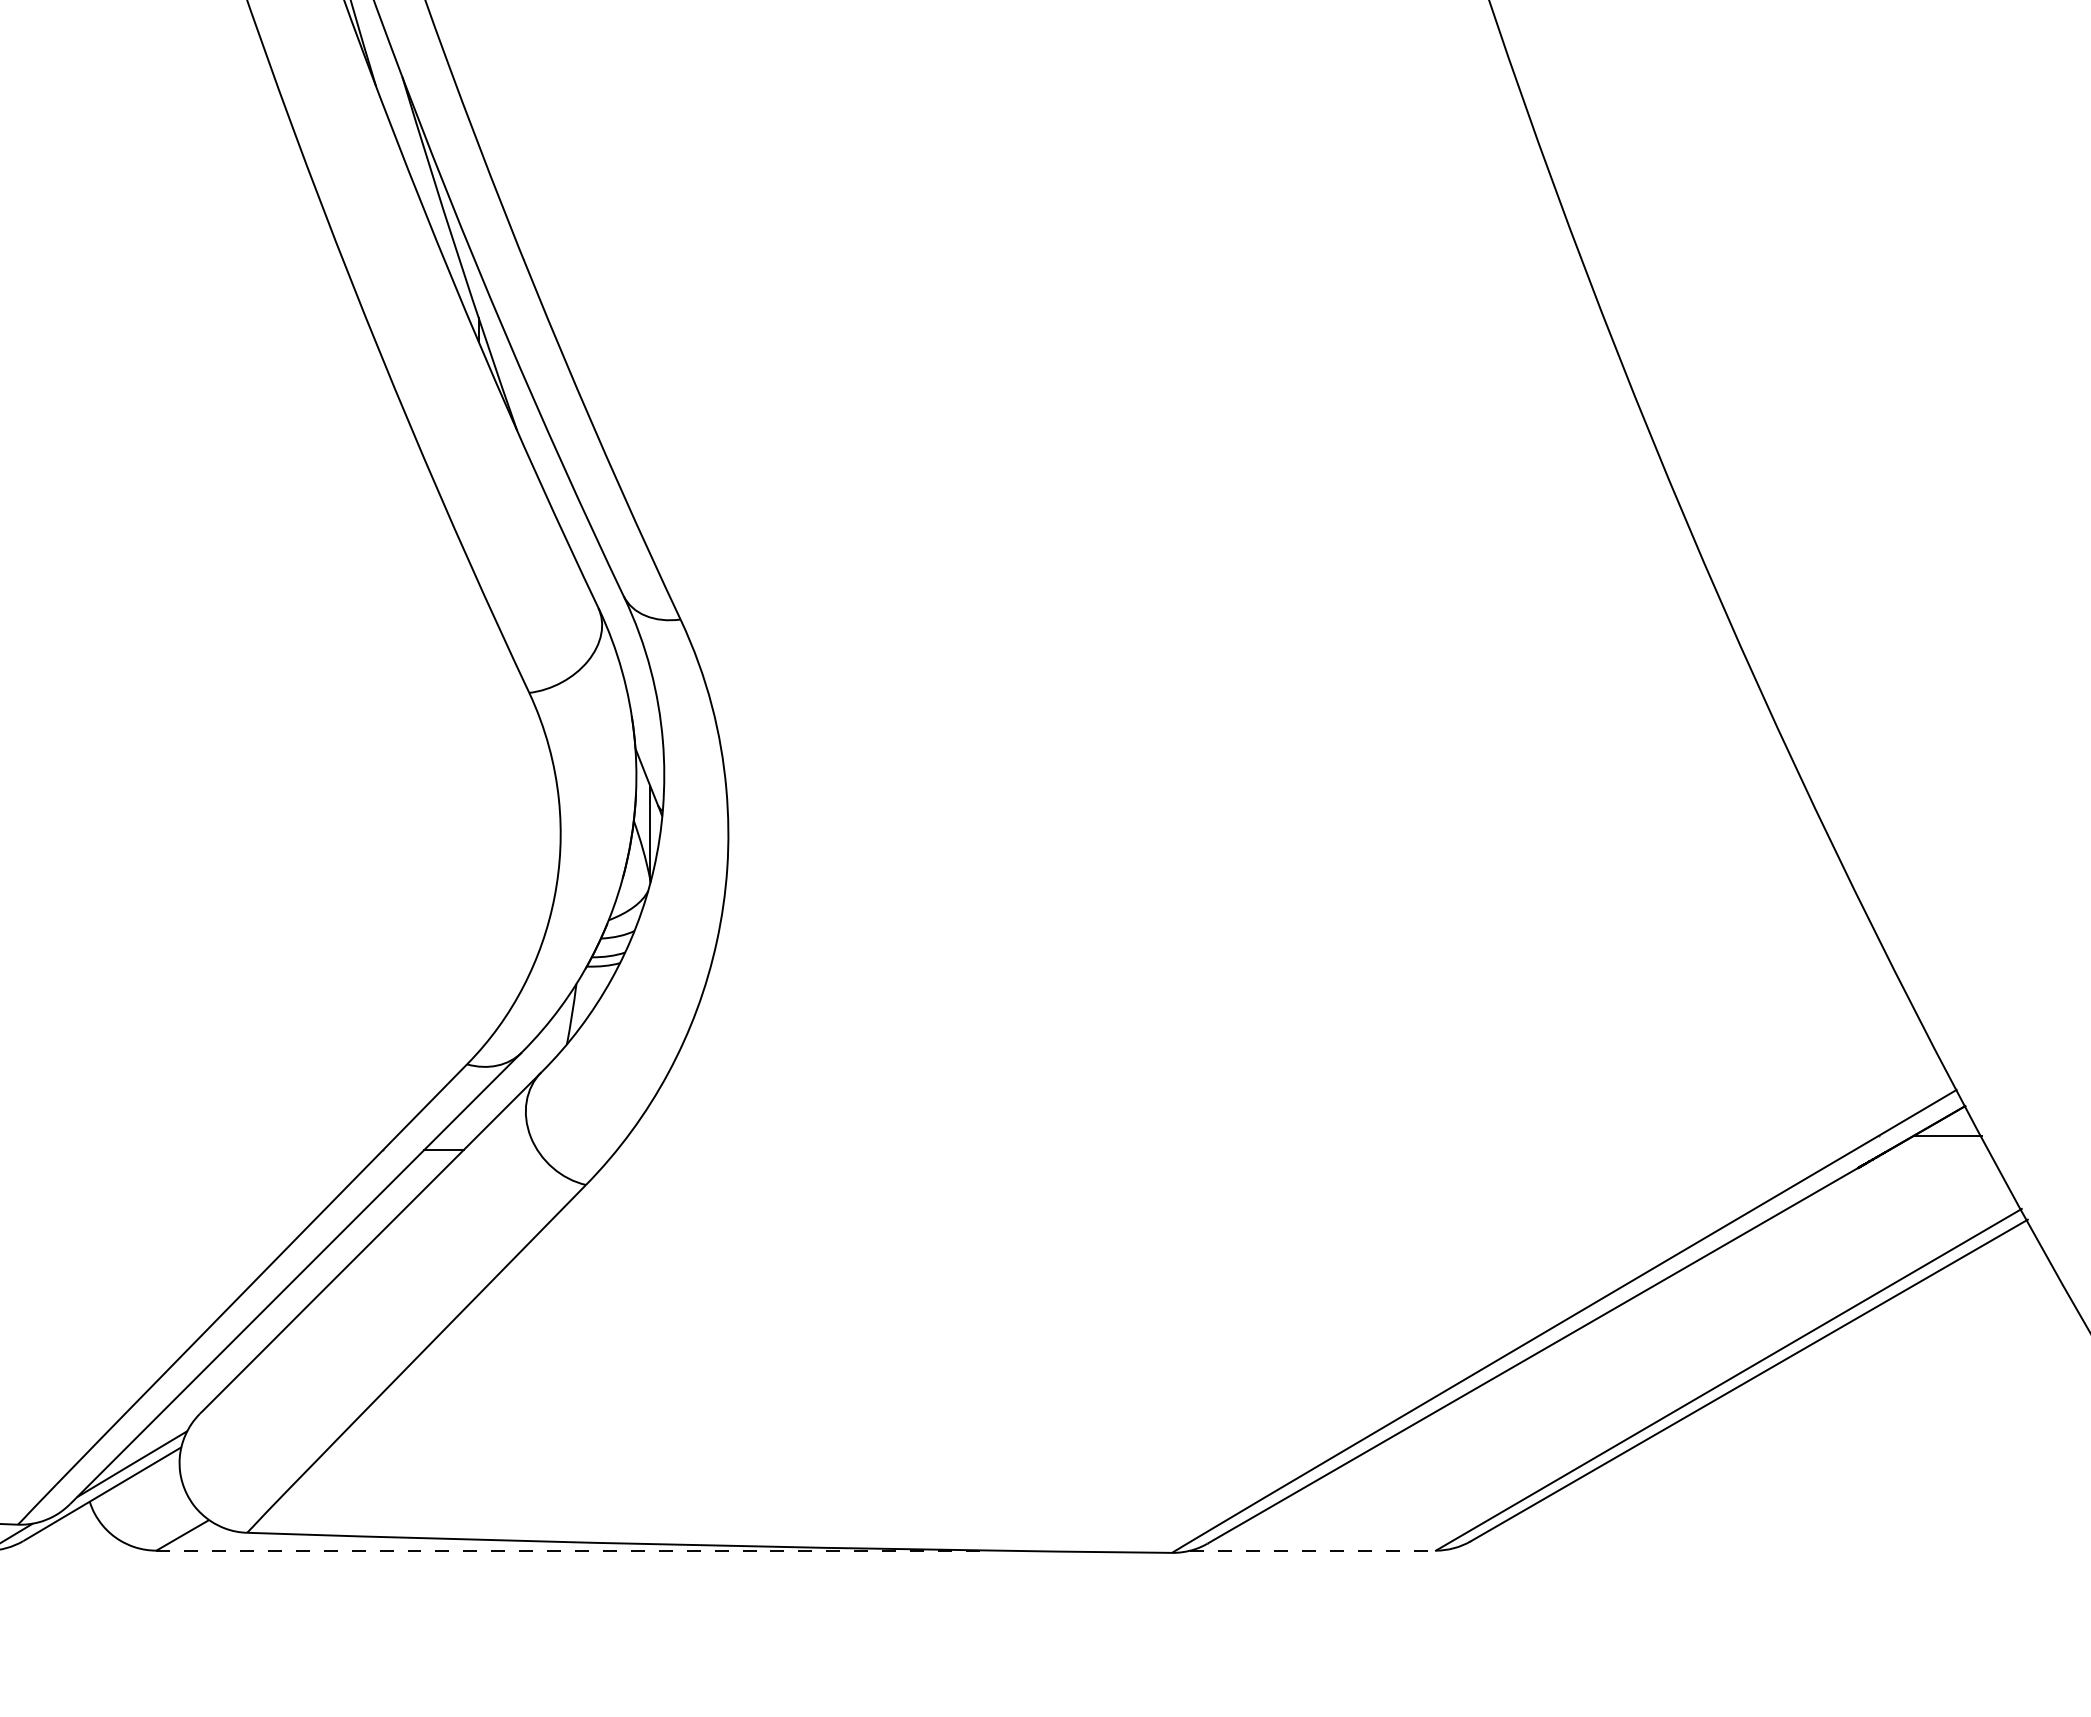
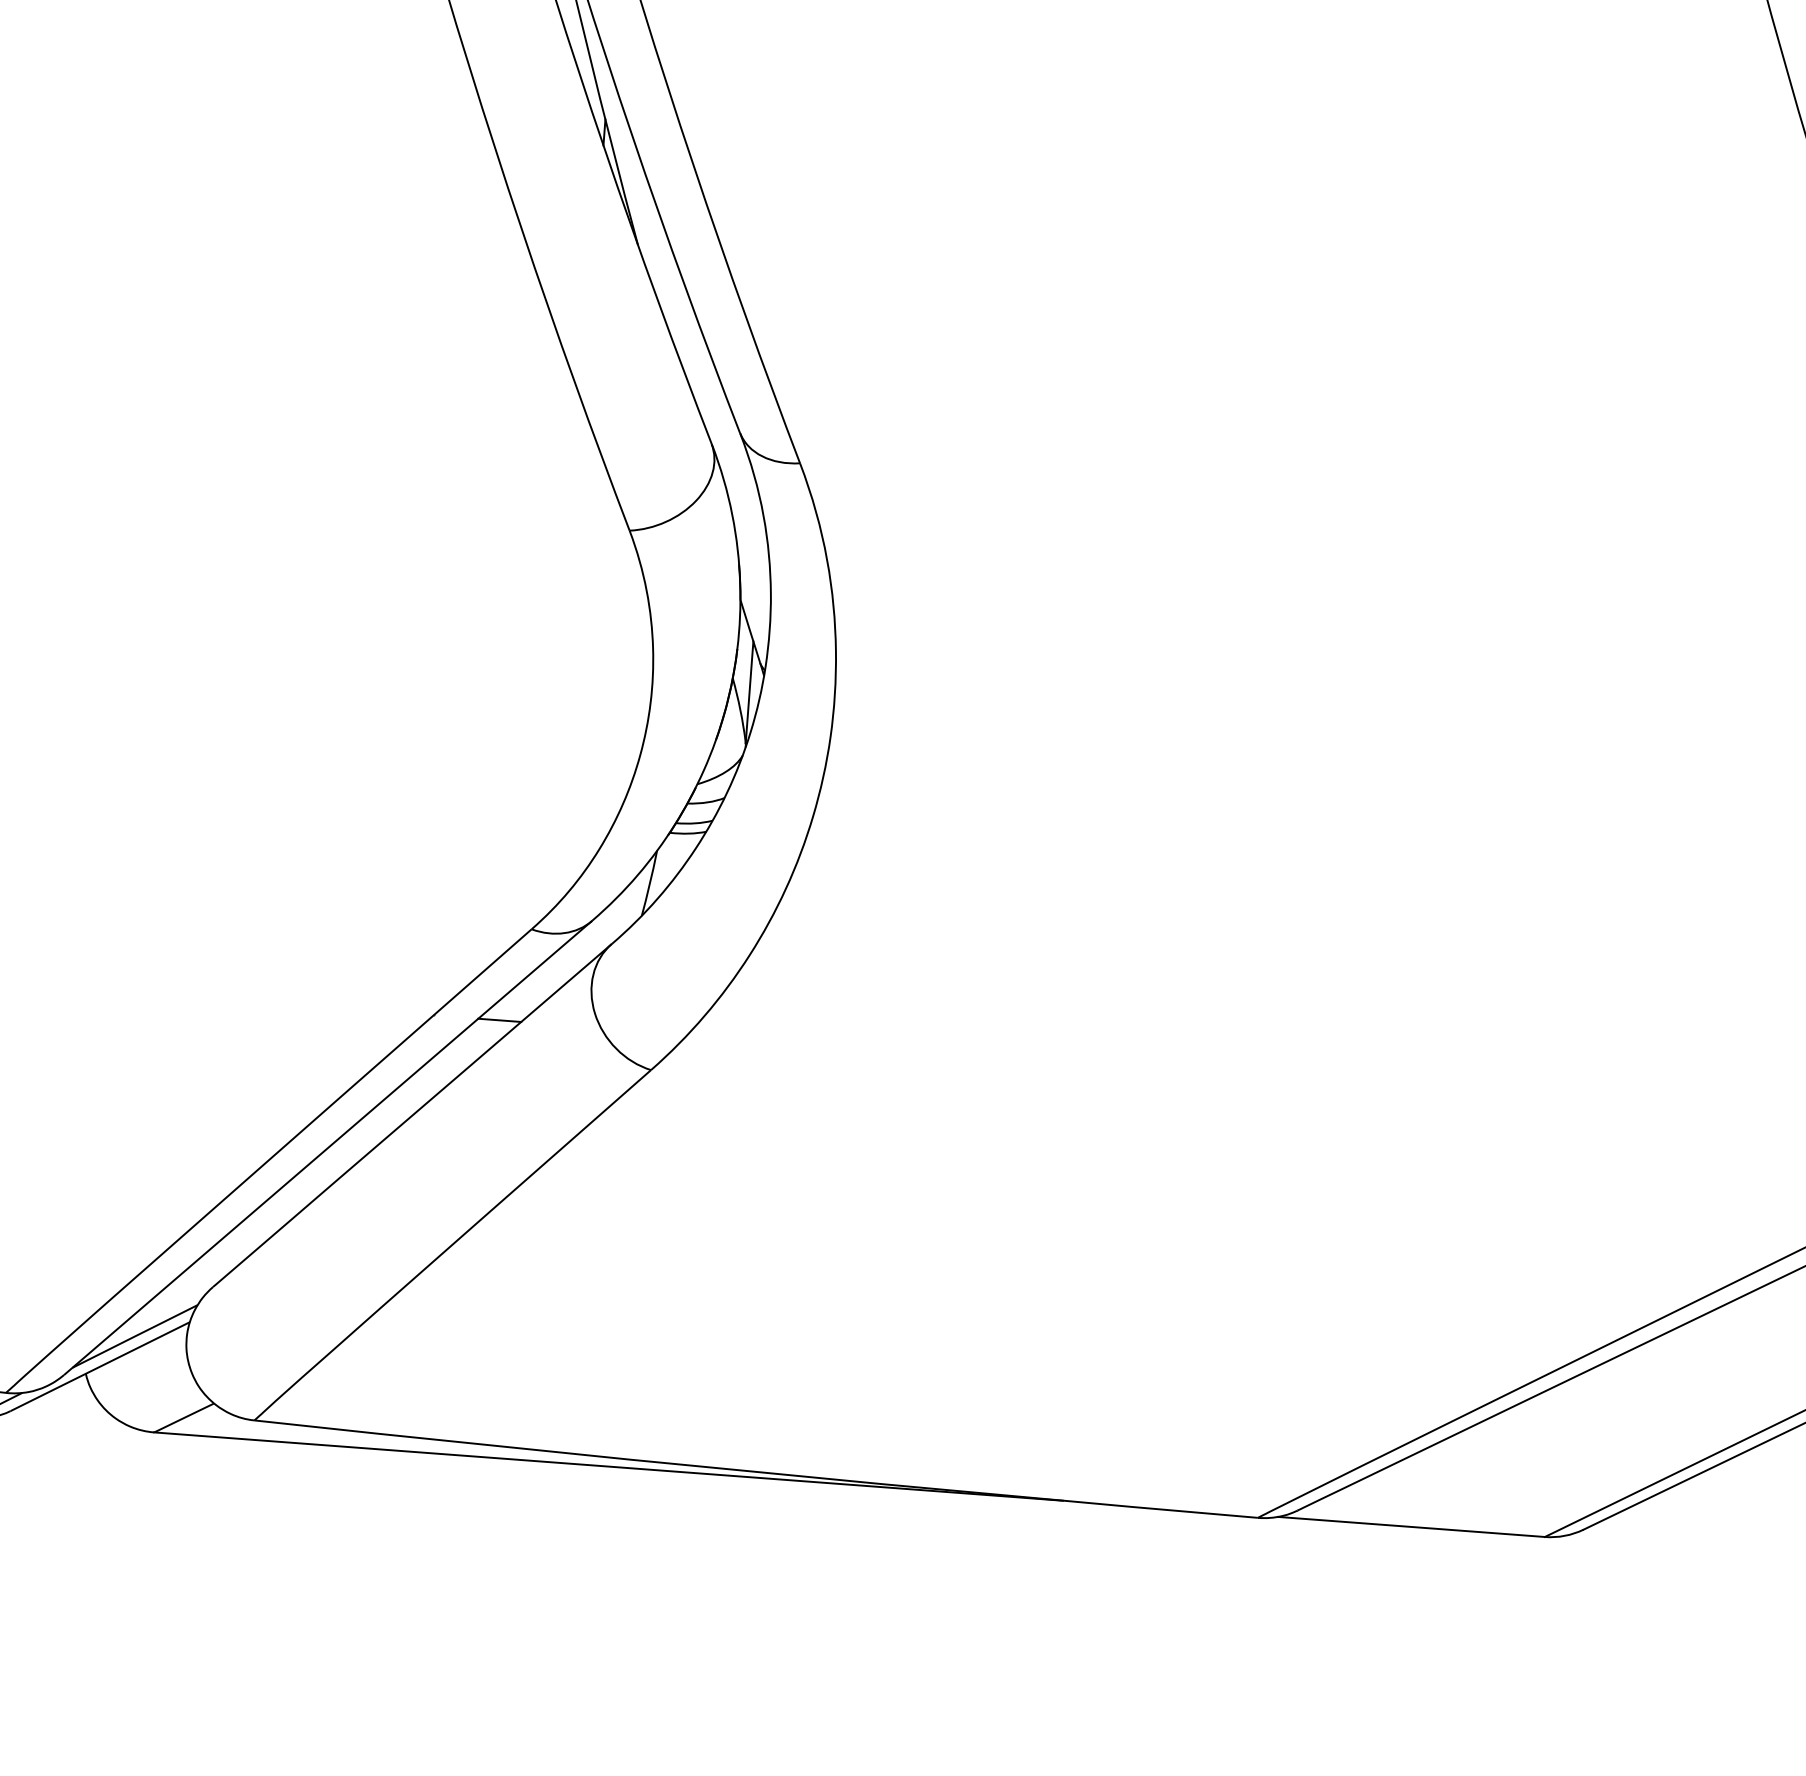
line: (574, 1550) -> (608, 1466), dashed -> solid
line: (1313, 1550) -> (1411, 1526), dashed -> solid

